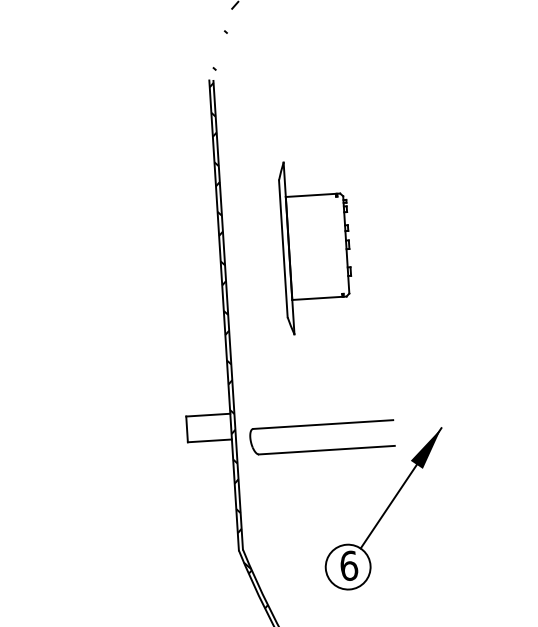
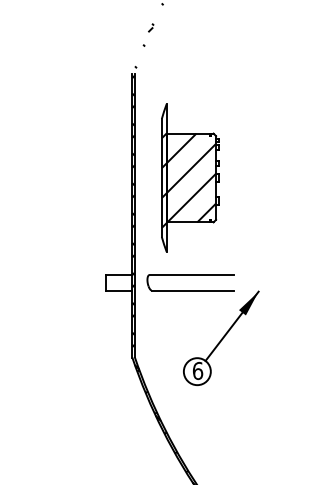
part: (316, 245) -> (190, 177), size x1.43
part: (321, 425) -> (190, 275), moved

